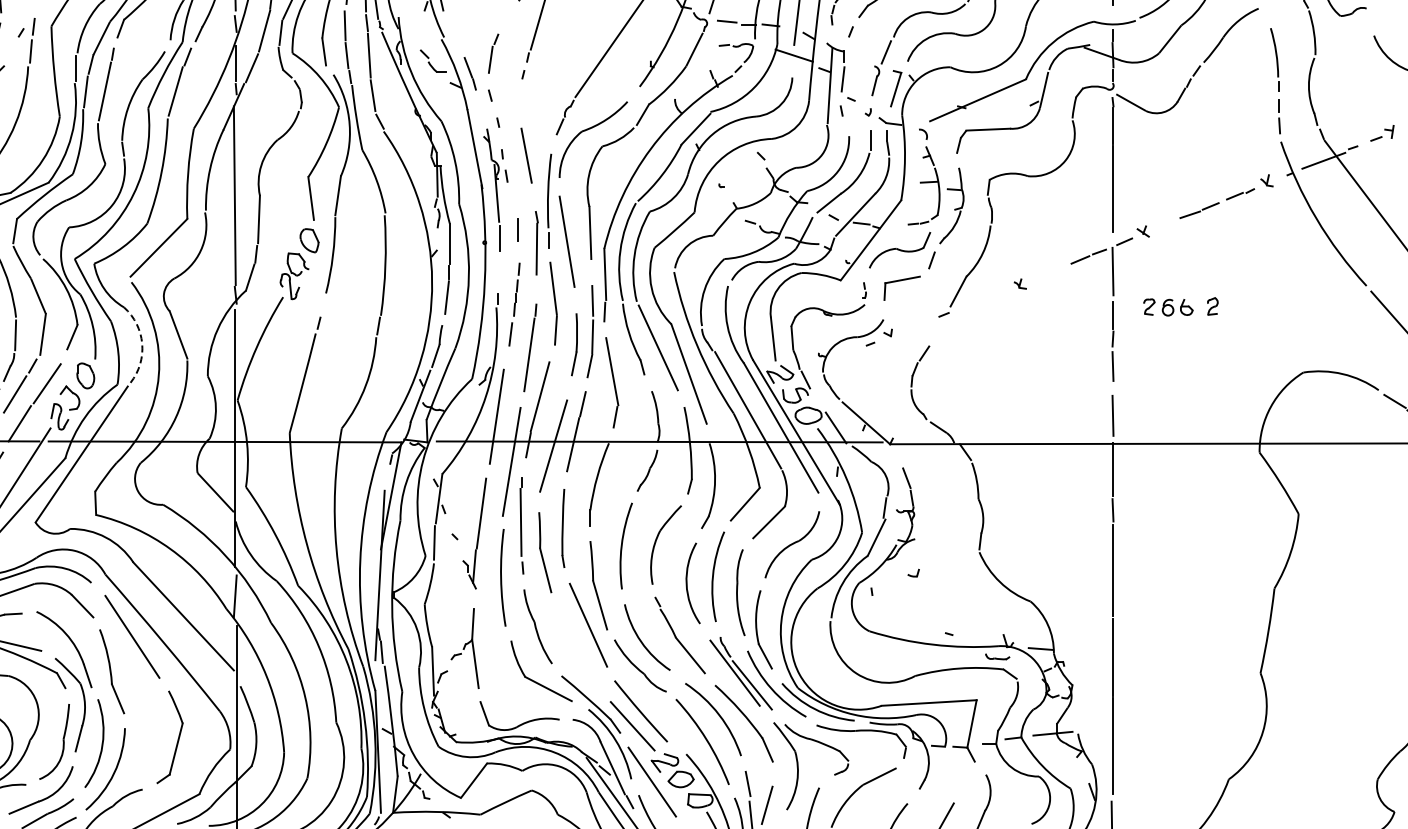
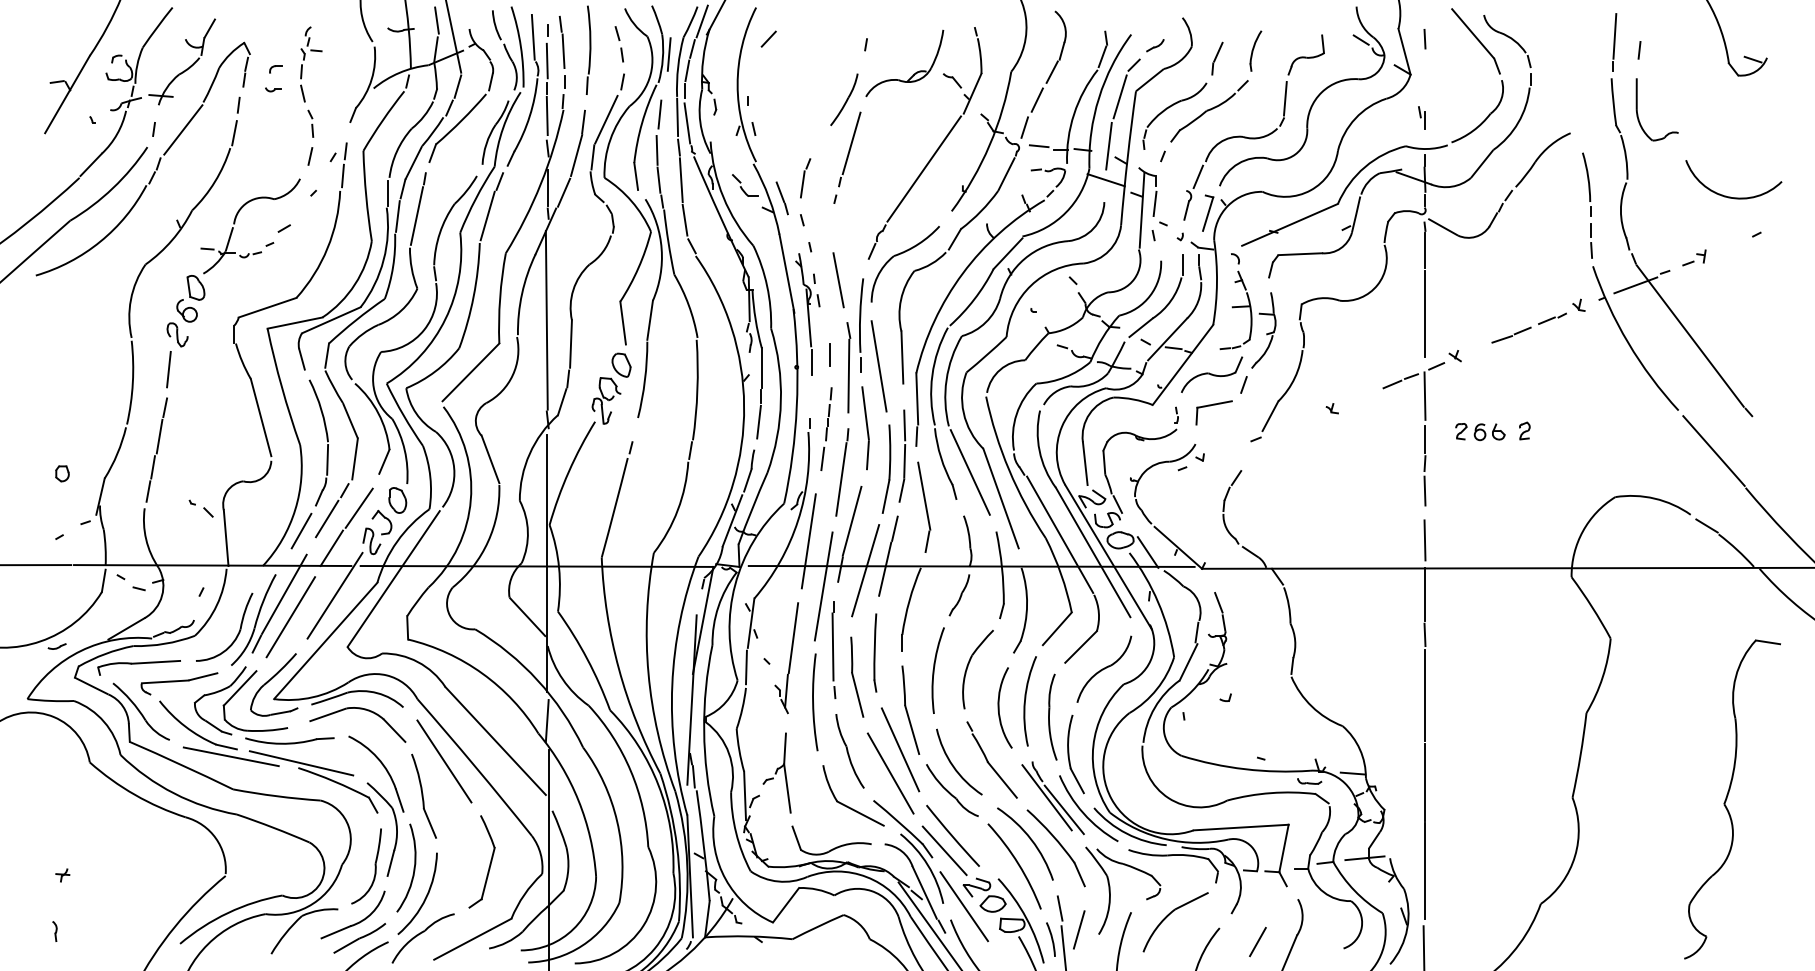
part: (536, 242) -> (848, 367), size x1.43
arc: (142, 343) -> (454, 468), dashed -> solid
part: (574, 343) -> (886, 468), size x1.43
line: (578, 648) -> (890, 773), added

